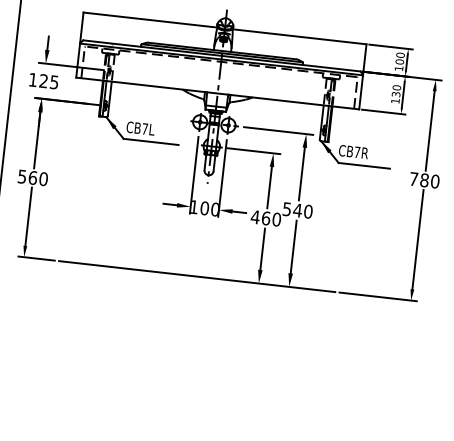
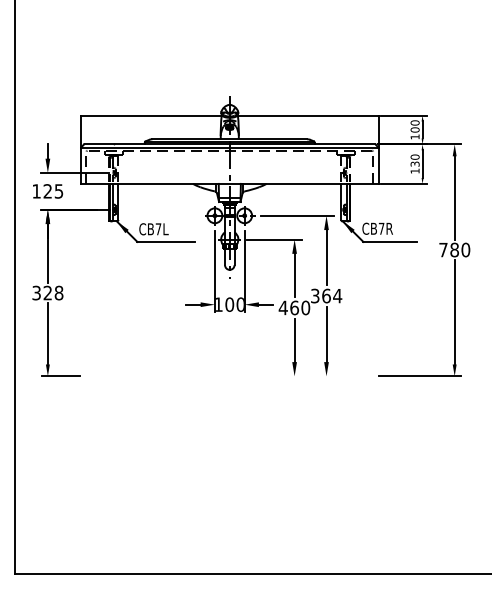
text: (32, 177) -> (47, 292), 560 -> 328
text: (297, 209) -> (326, 295), 540 -> 364
line: (196, 276) -> (229, 376), removed

